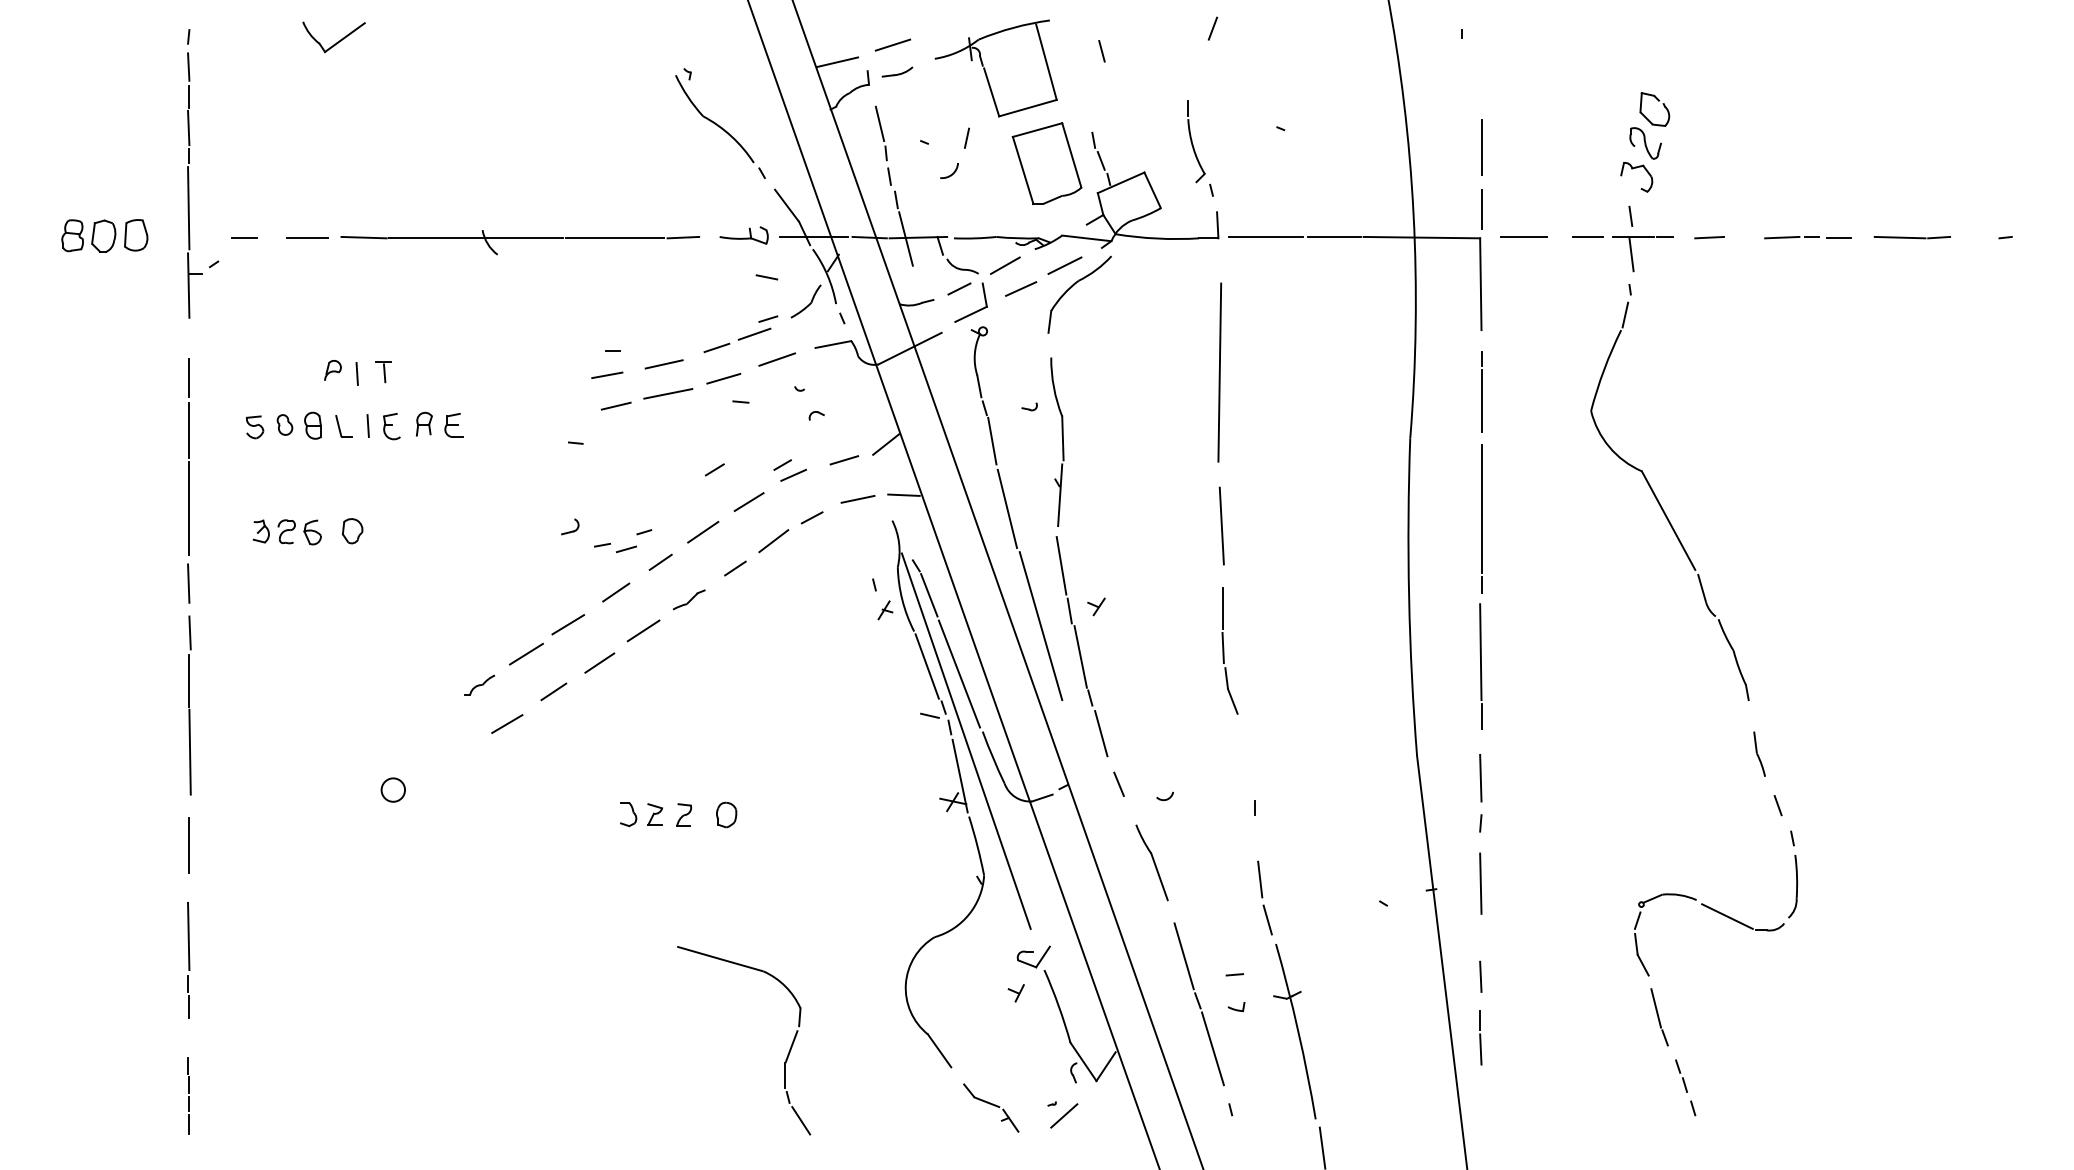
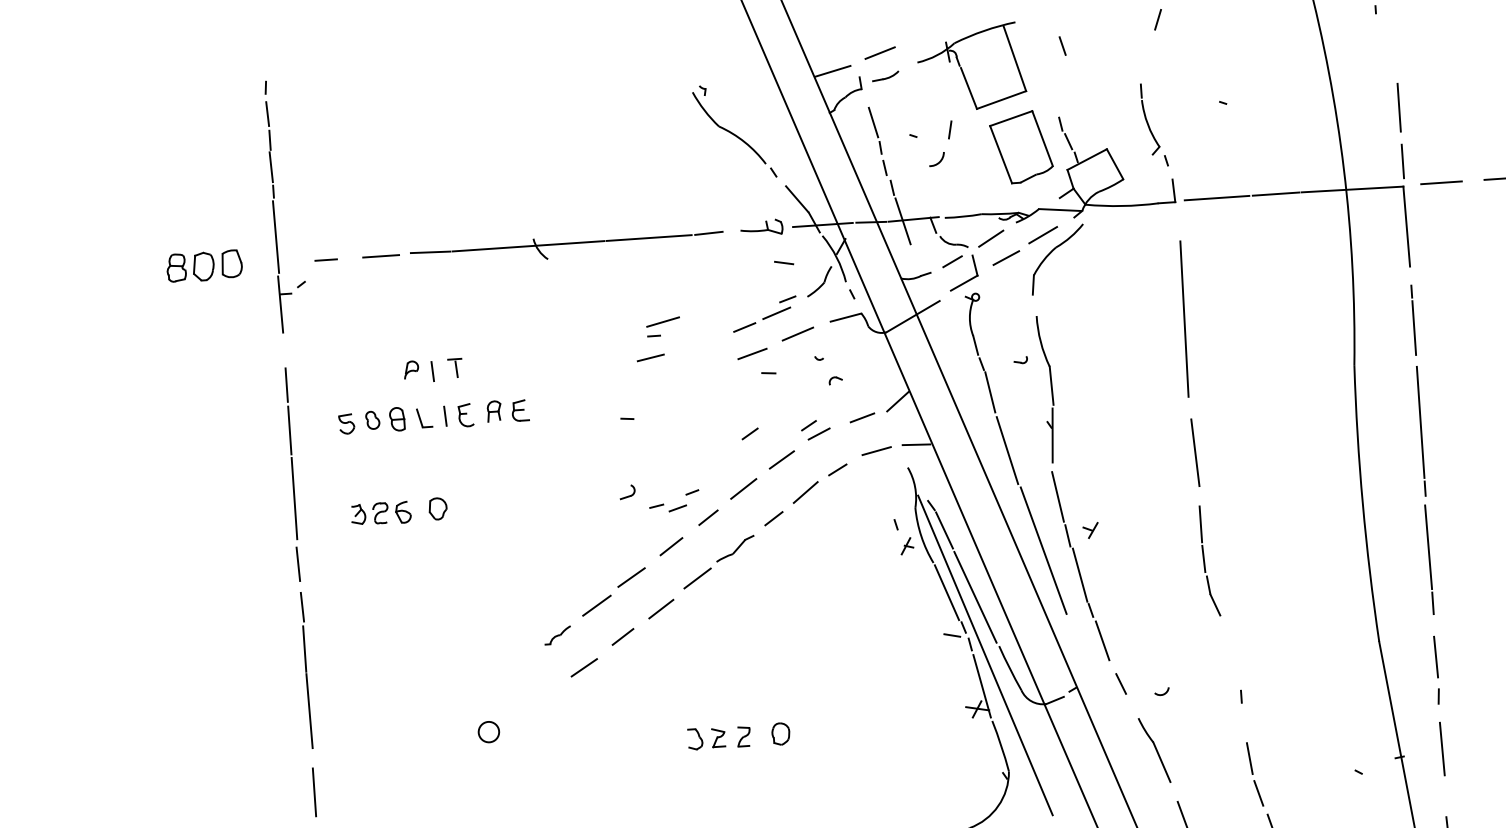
part: (333, 37) -> (392, 79), removed
line: (663, 364) -> (662, 322), moved
line: (668, 393) -> (705, 370), removed
line: (615, 405) -> (659, 383), removed
part: (689, 599) -> (735, 548), size x1.4

